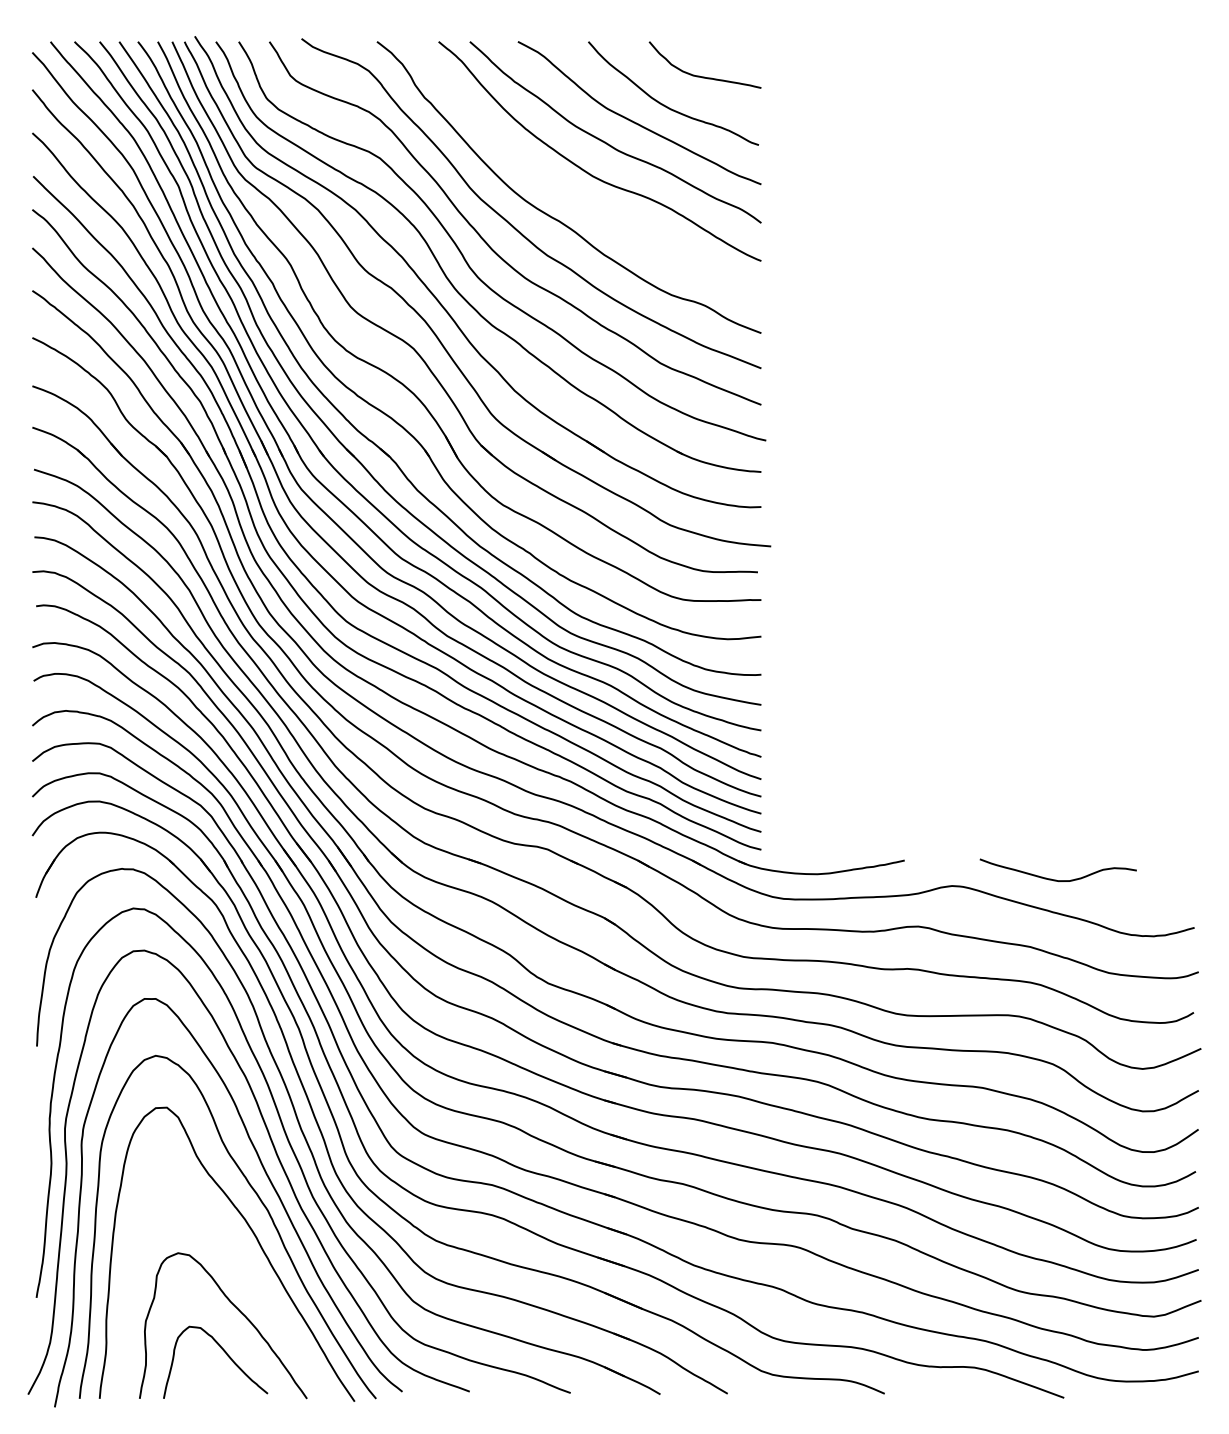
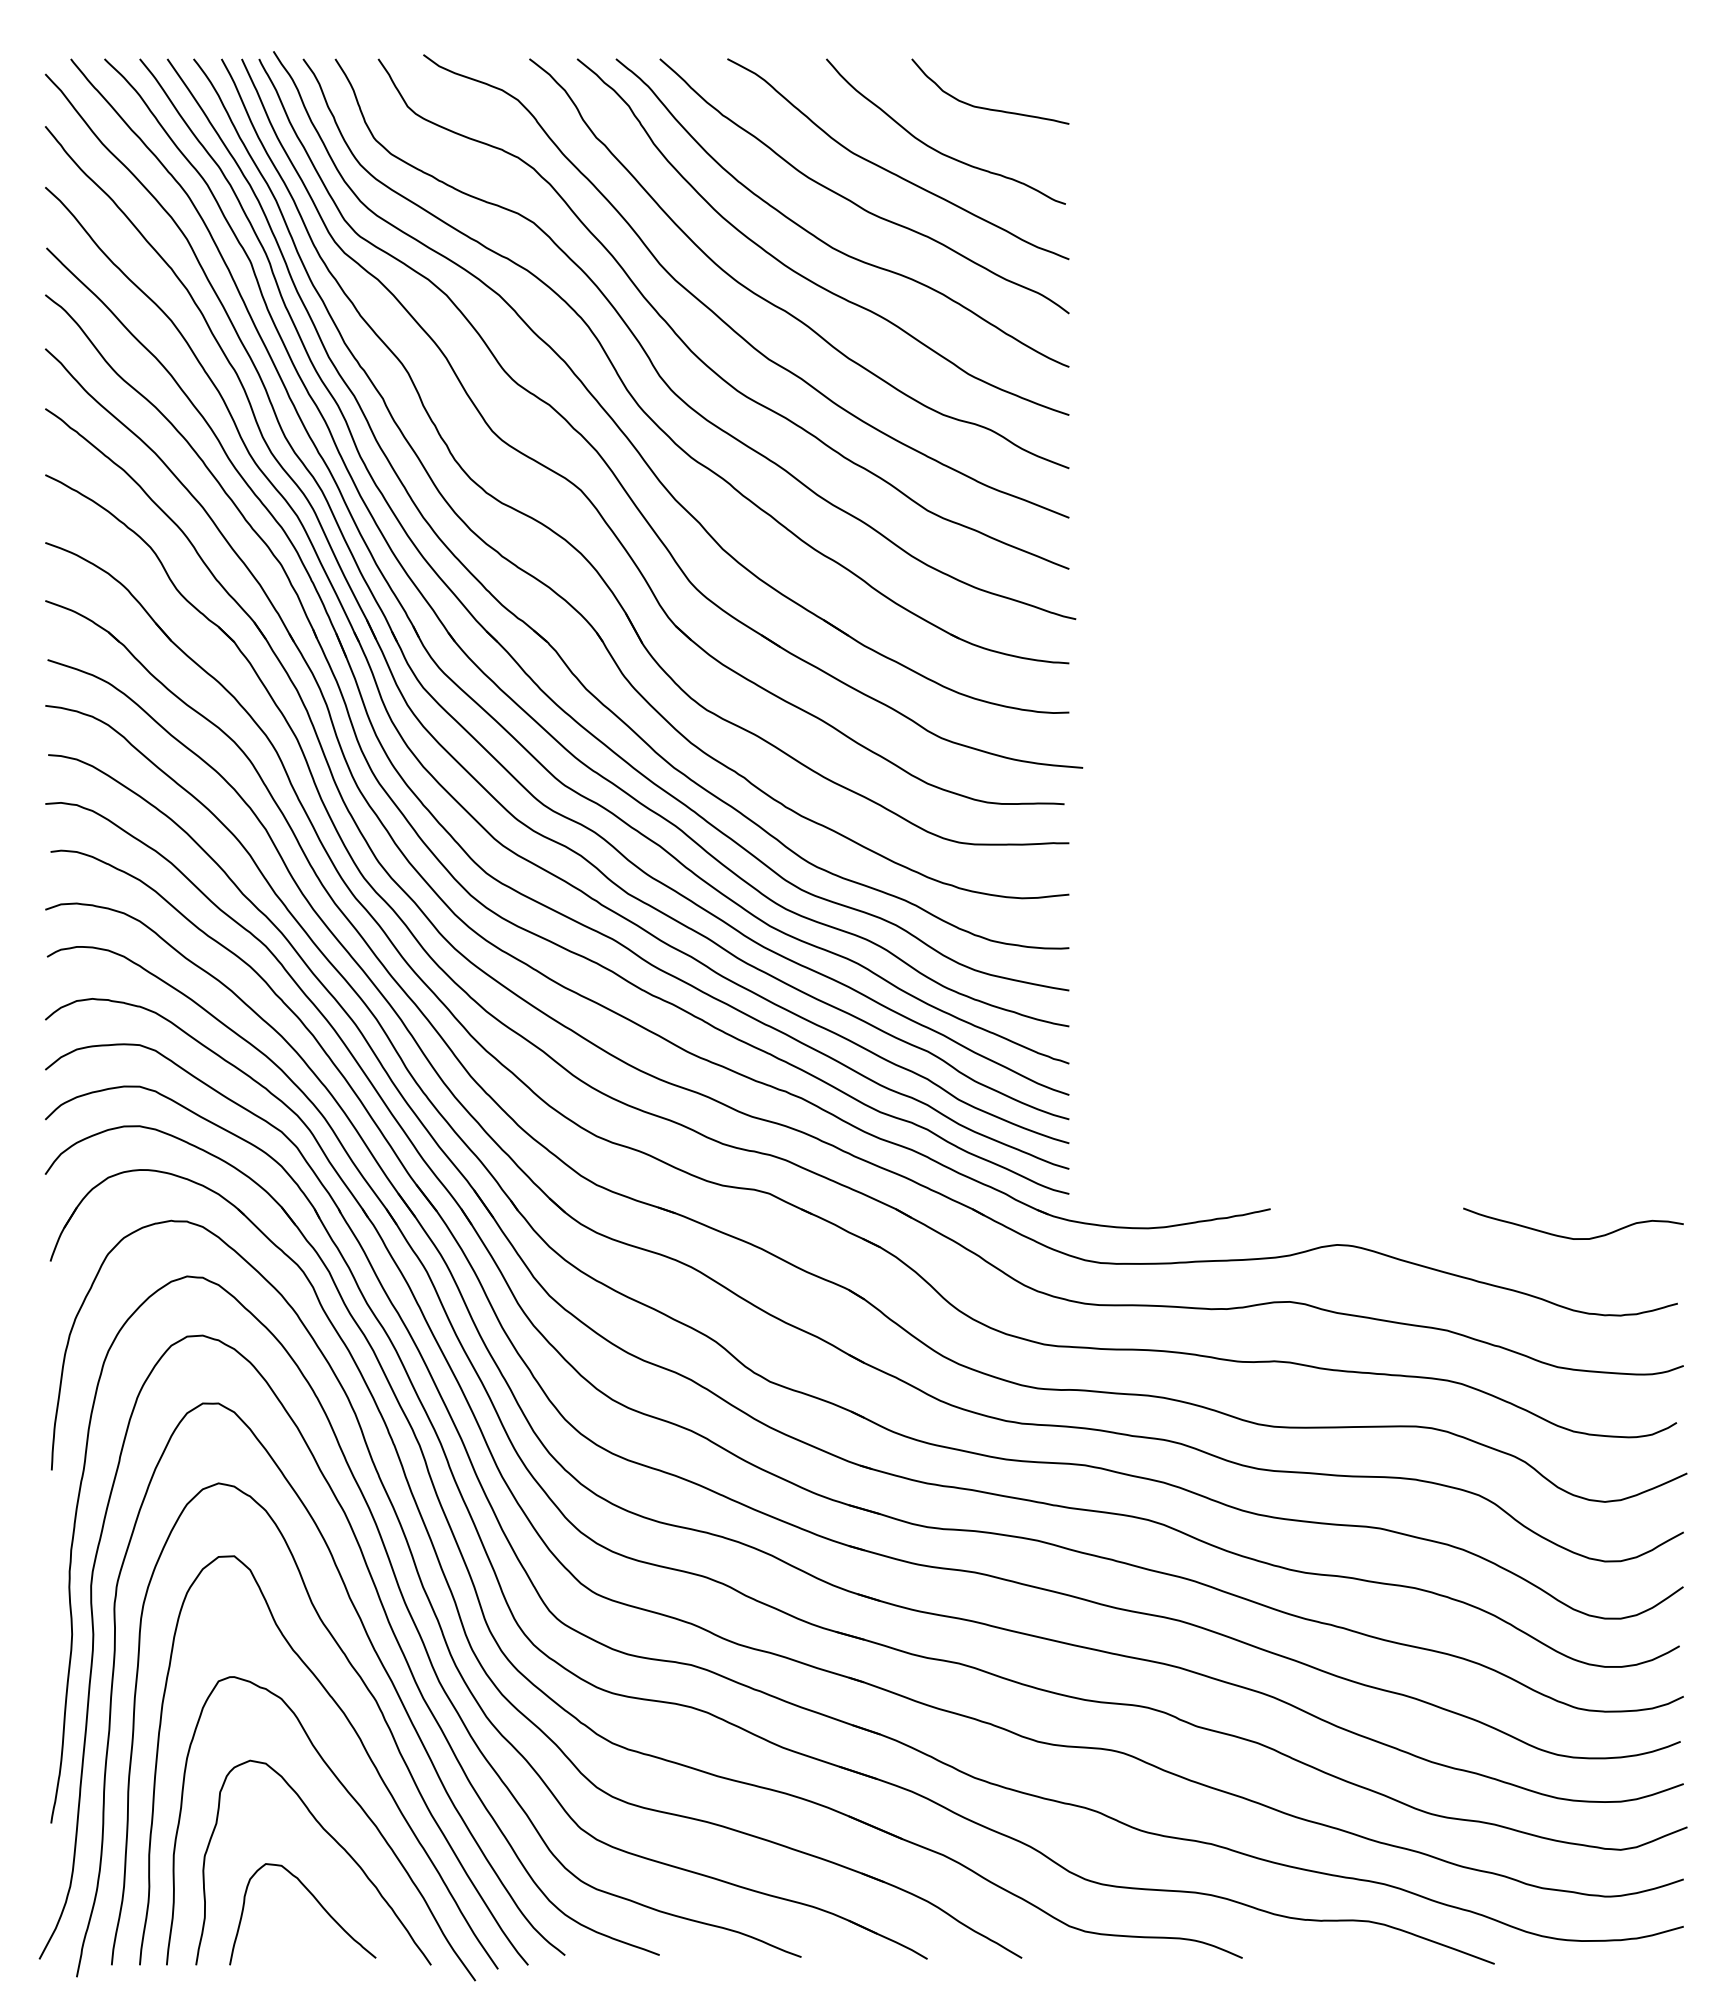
curve: (568, 193) -> (798, 272), added
curve: (1056, 880) -> (1571, 1237), moved
curve: (253, 1282) -> (355, 1802), added

